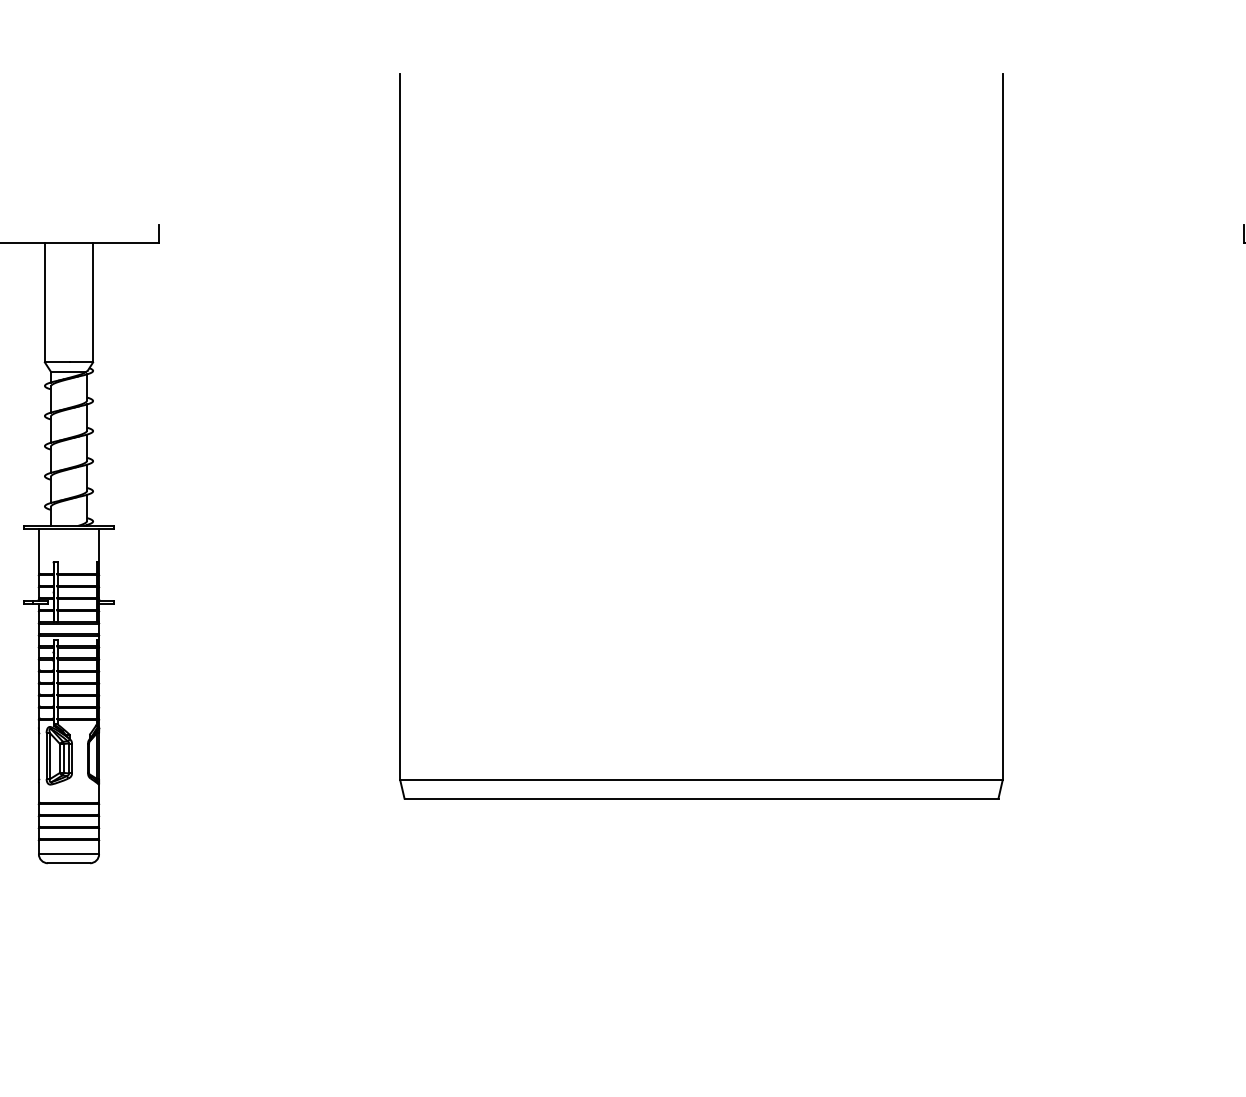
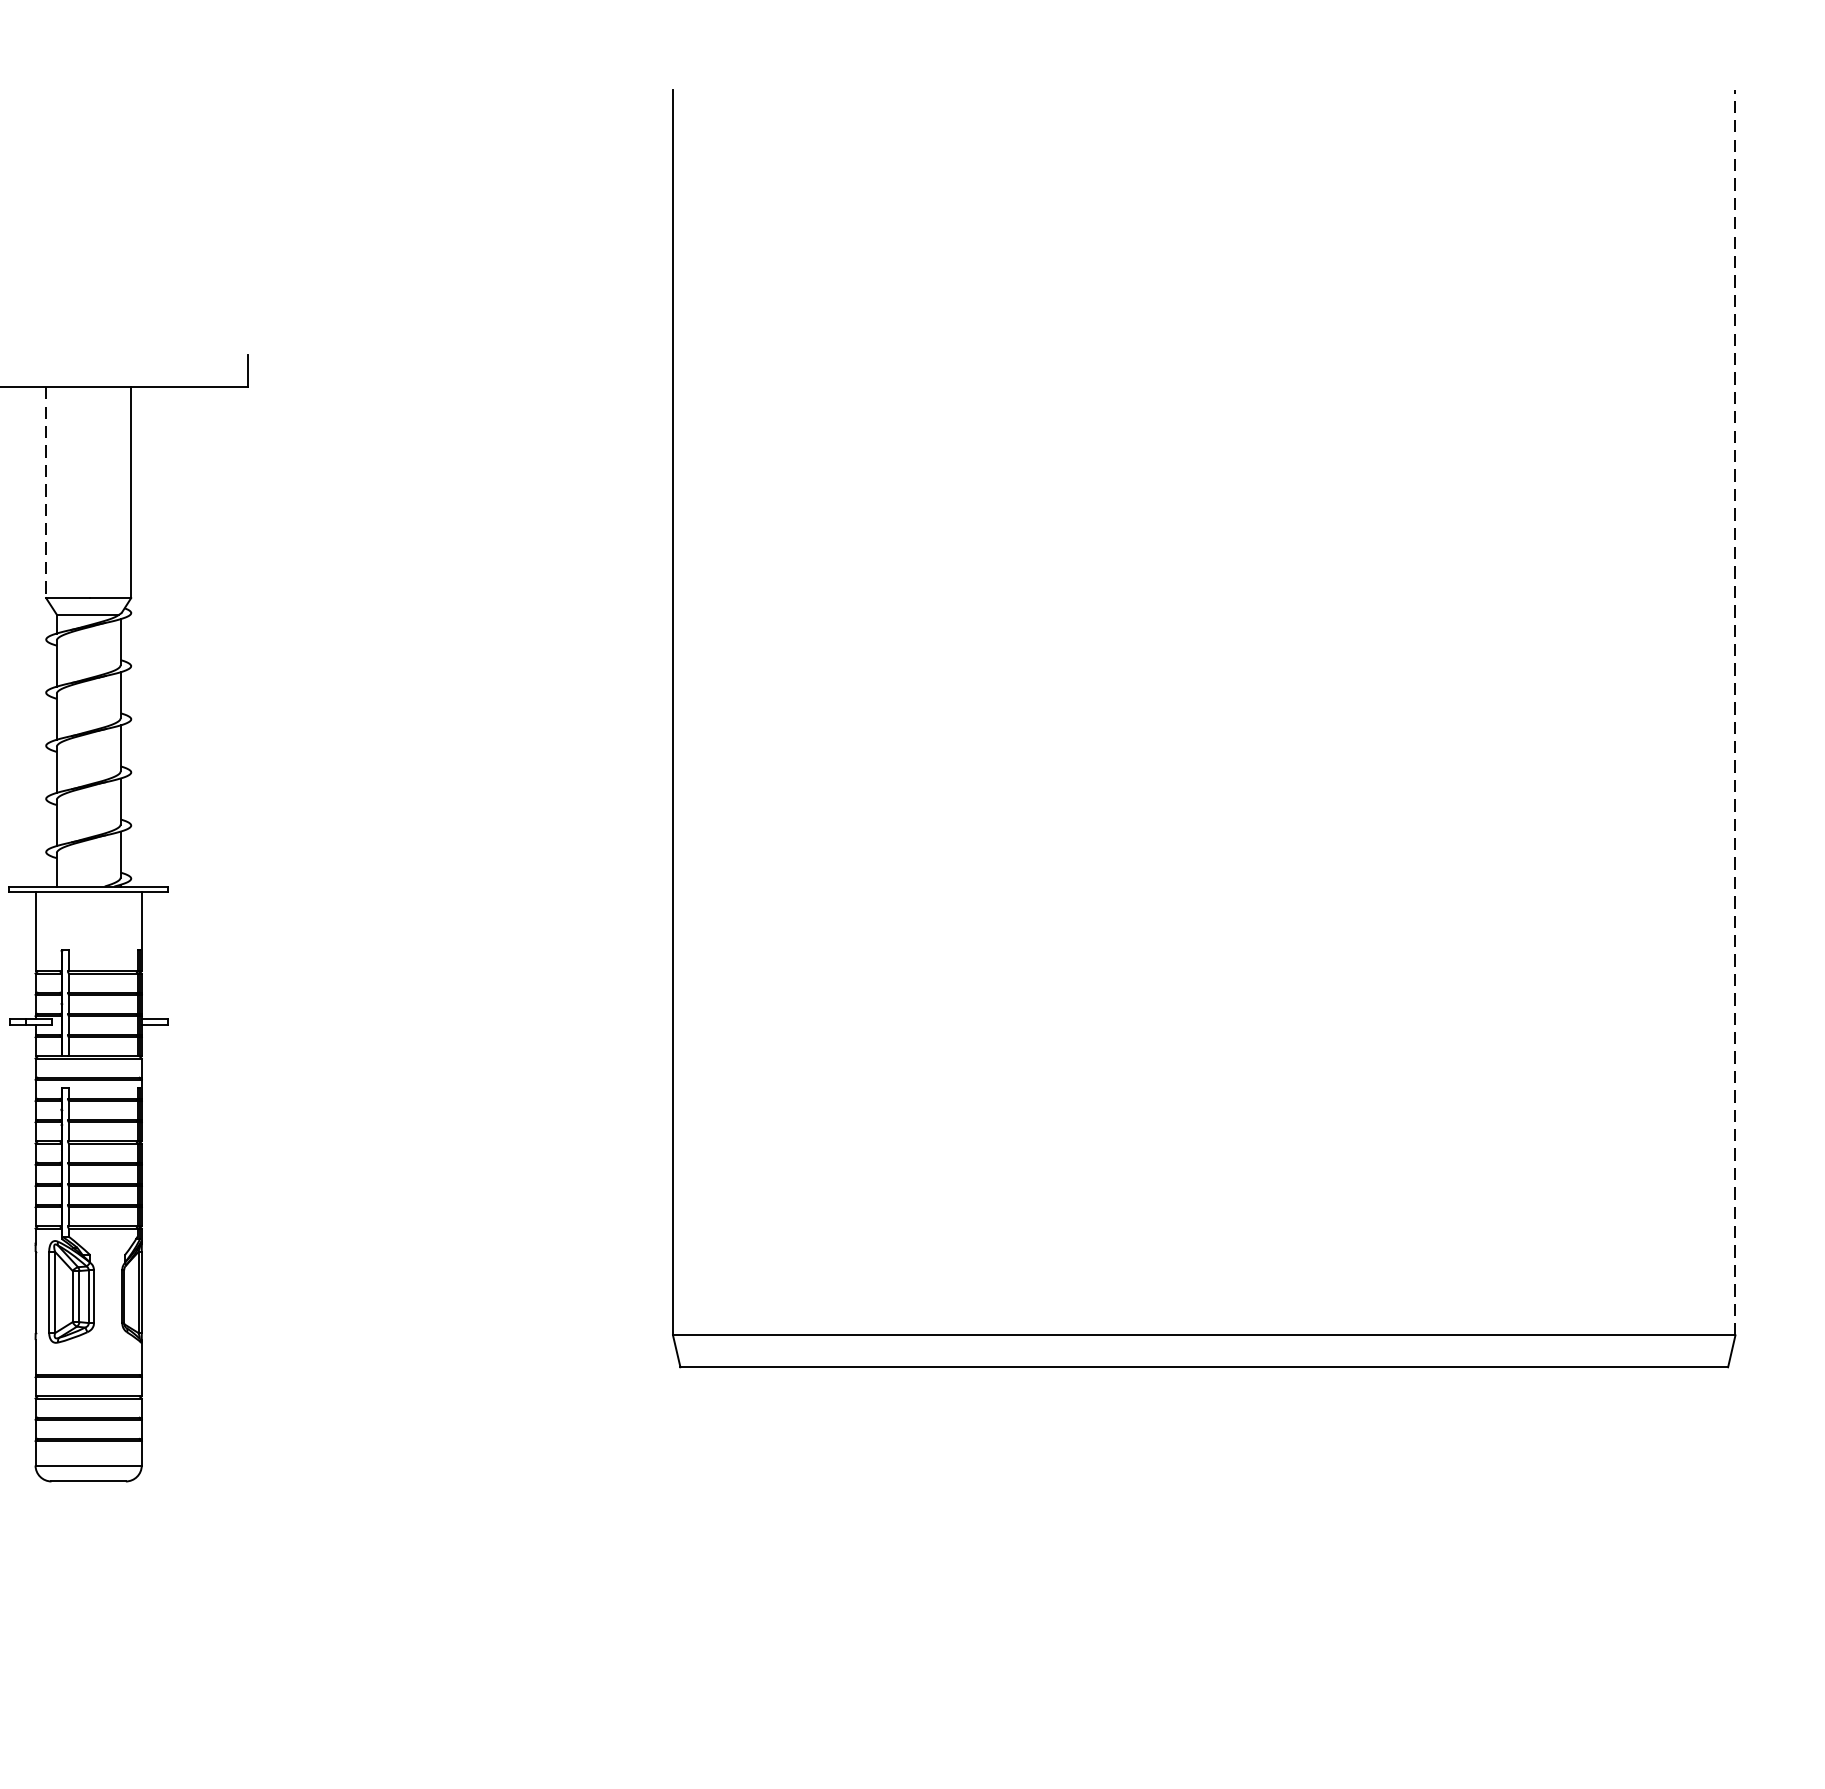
line: (44, 302) -> (45, 492), solid -> dashed
line: (1002, 426) -> (1735, 711), solid -> dashed

